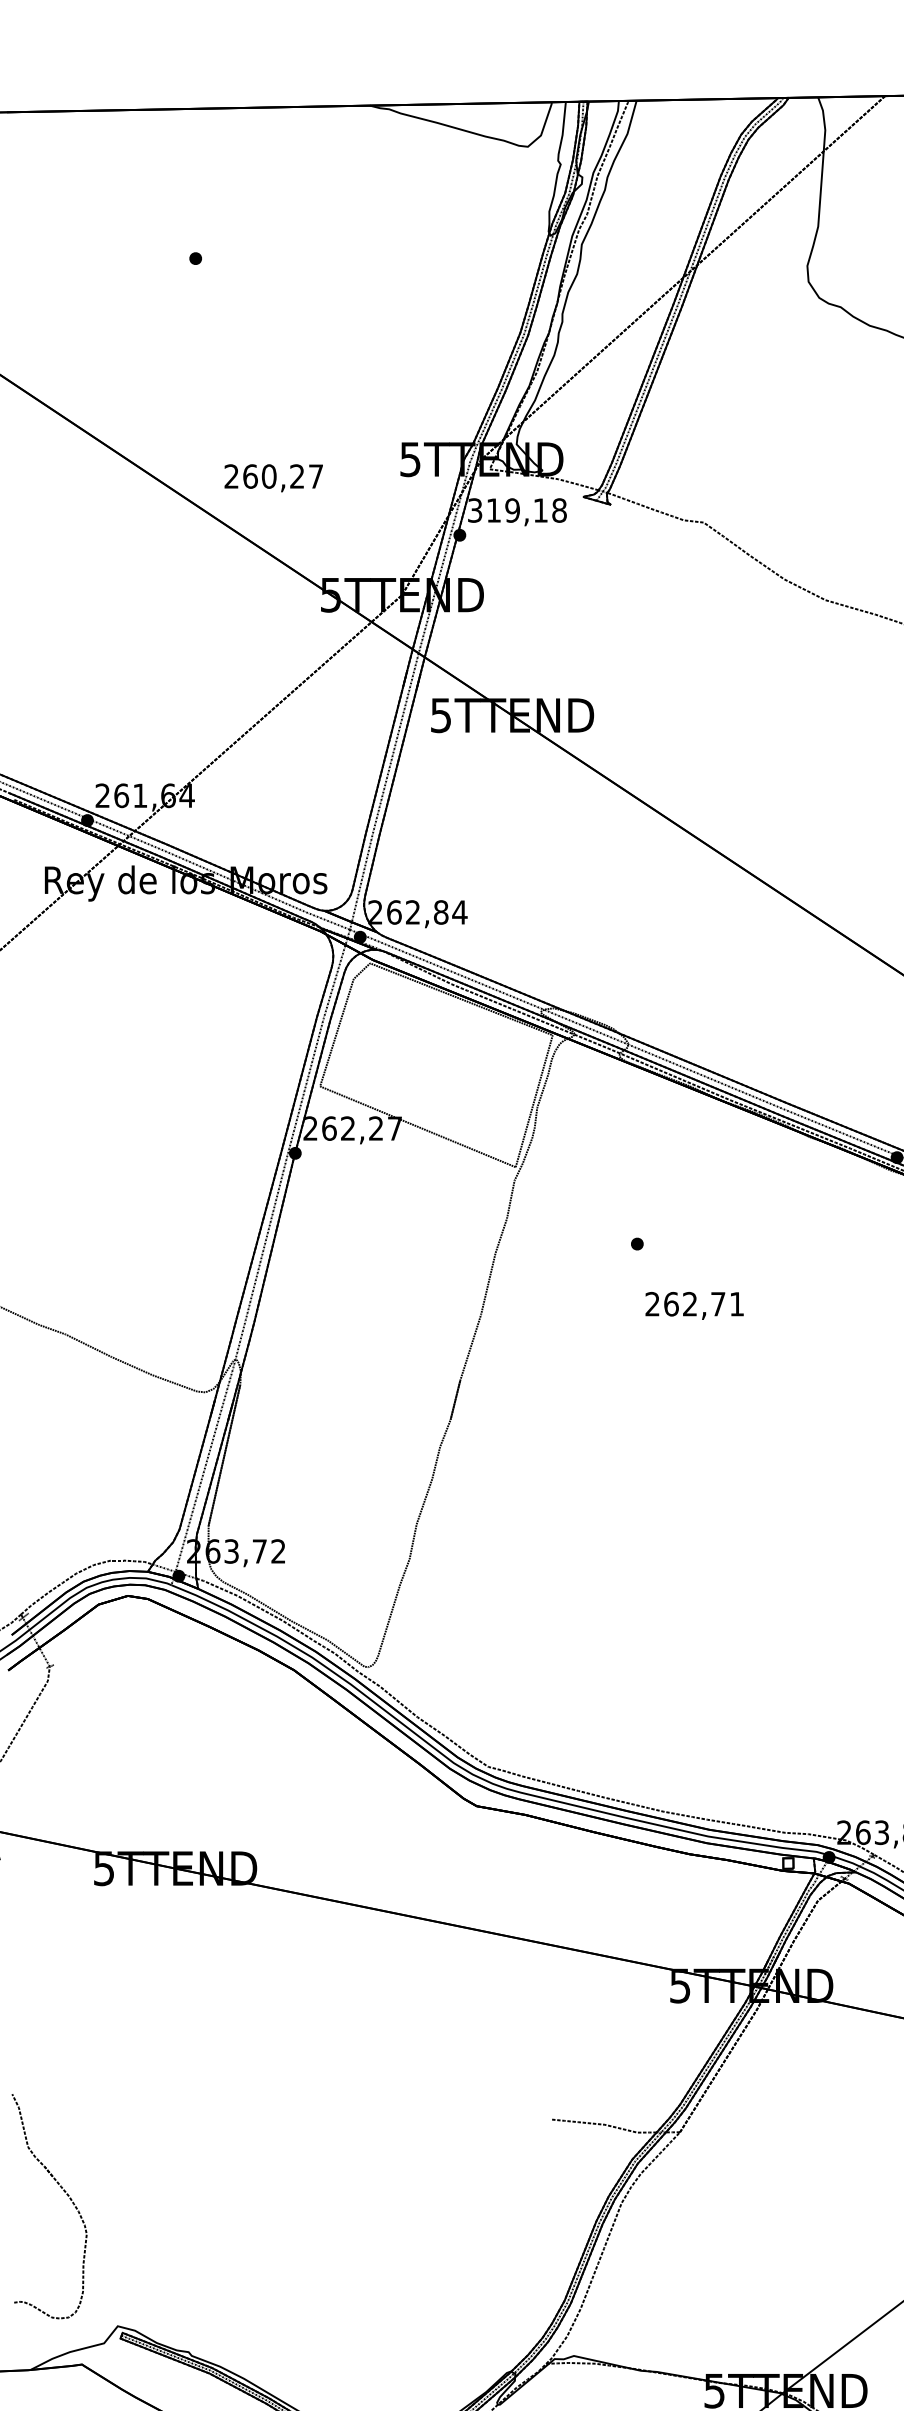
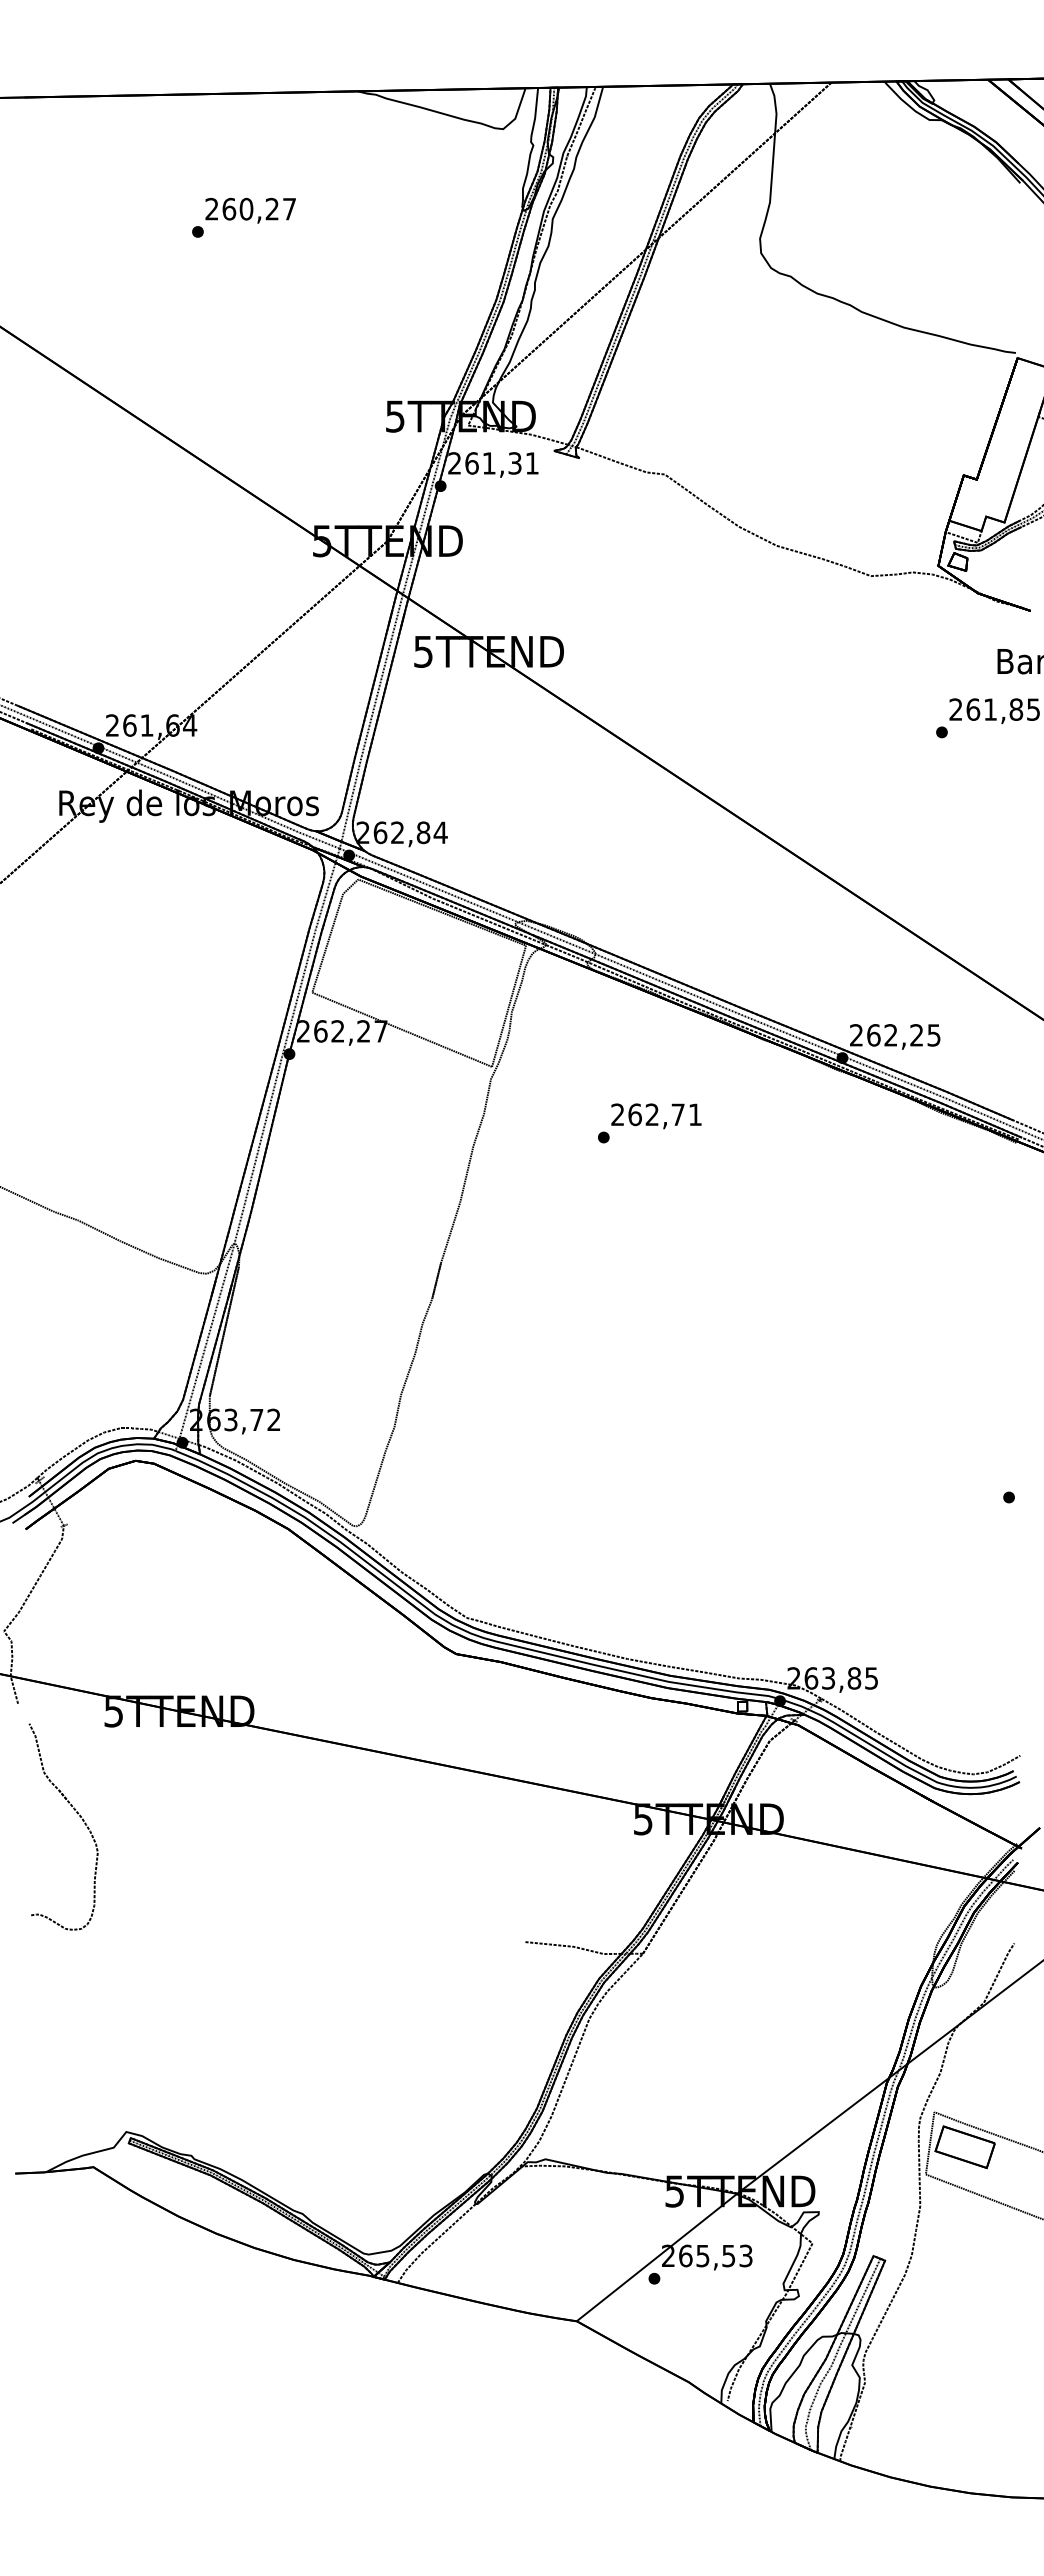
text: (273, 477) -> (250, 210), moved
text: (517, 510) -> (493, 463), 319,18 -> 261,31
text: (694, 1306) -> (656, 1116), moved
part: (63, 2191) -> (76, 1813), moved

